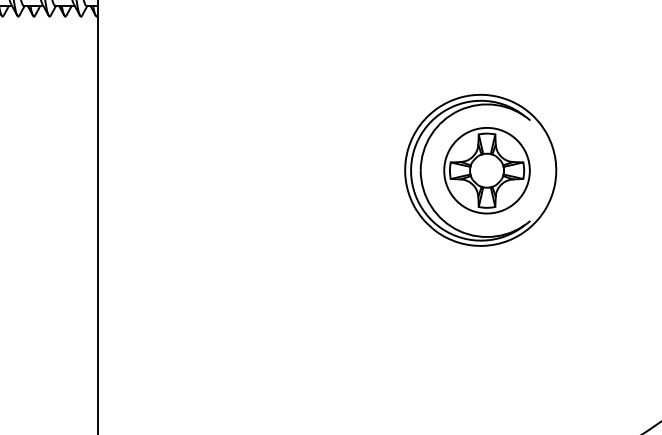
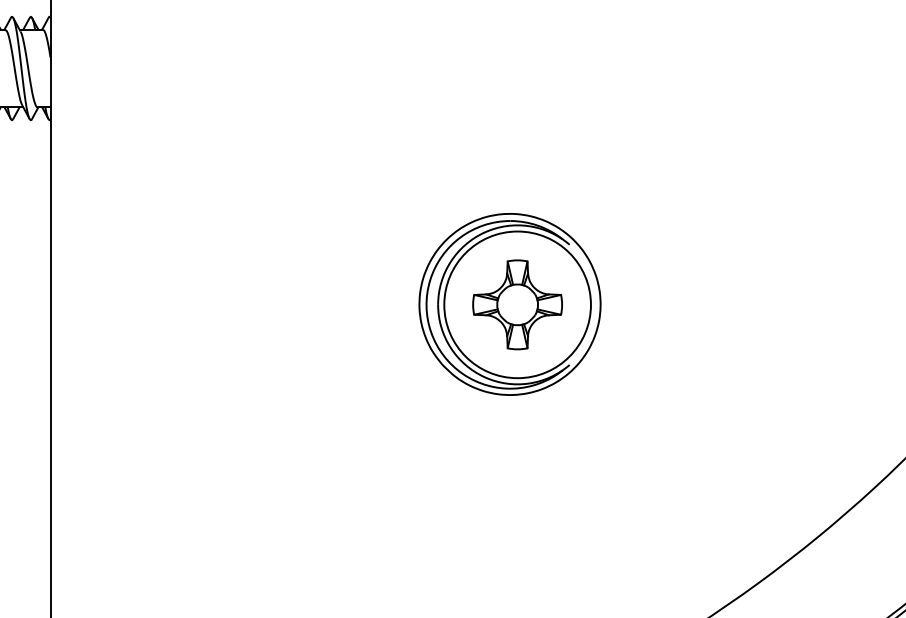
circle: (486, 170) -> (517, 304), size x1.43

